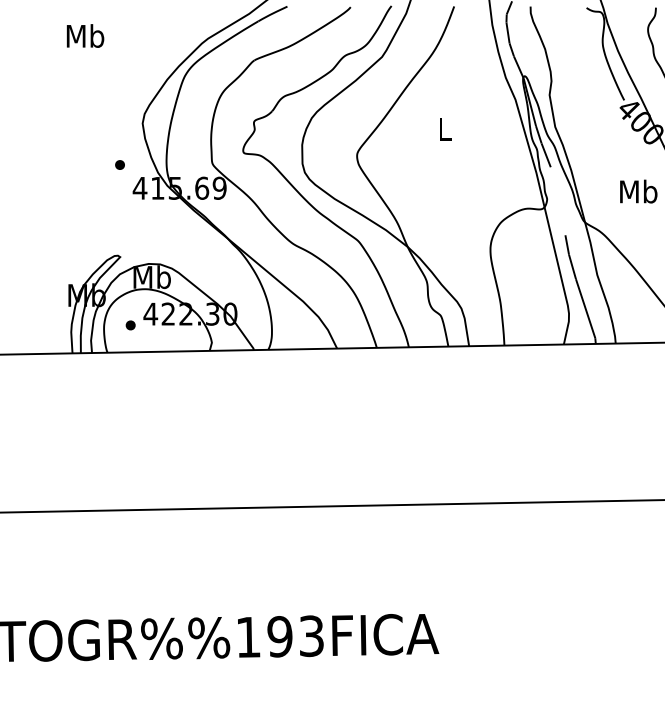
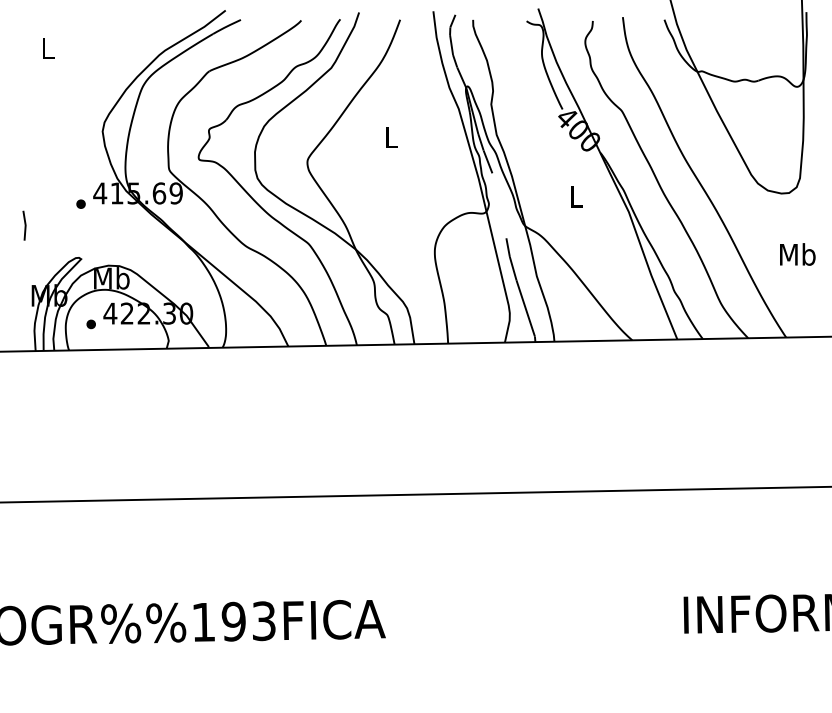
text: (84, 35) -> (47, 47), Mb -> L
part: (119, 164) -> (80, 203), moved
text: (638, 191) -> (576, 196), Mb -> L
line: (60, 221) -> (24, 225), added

